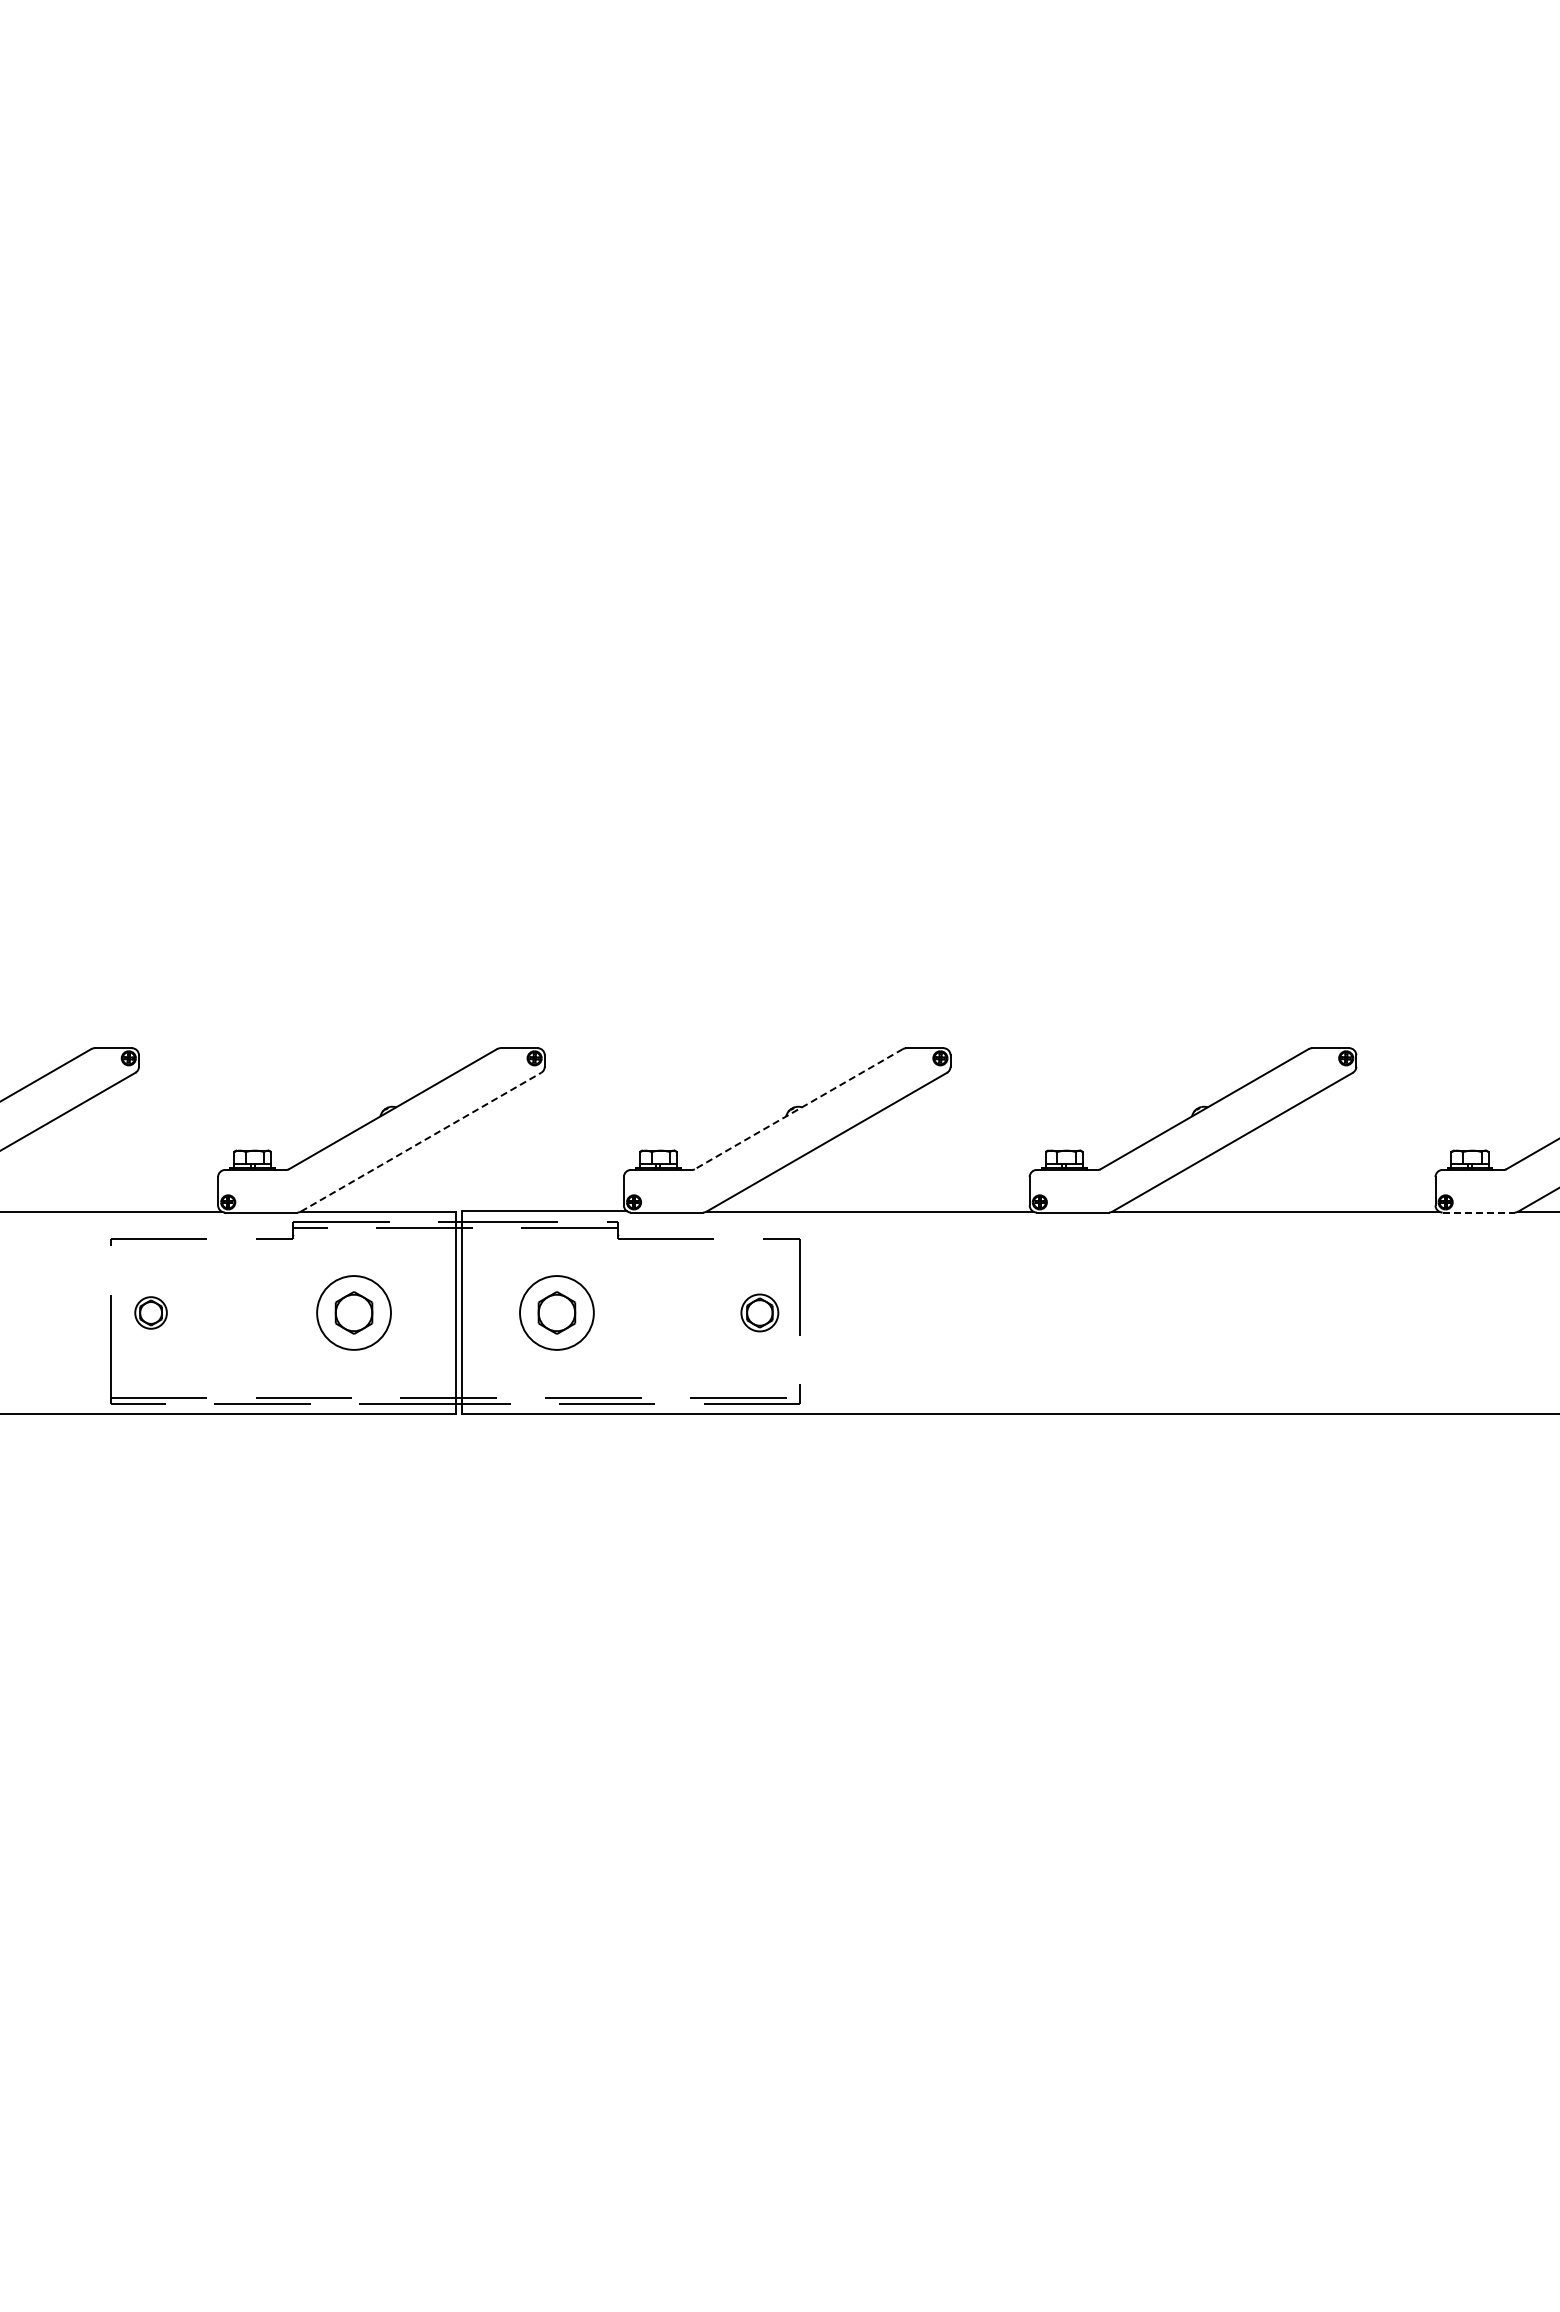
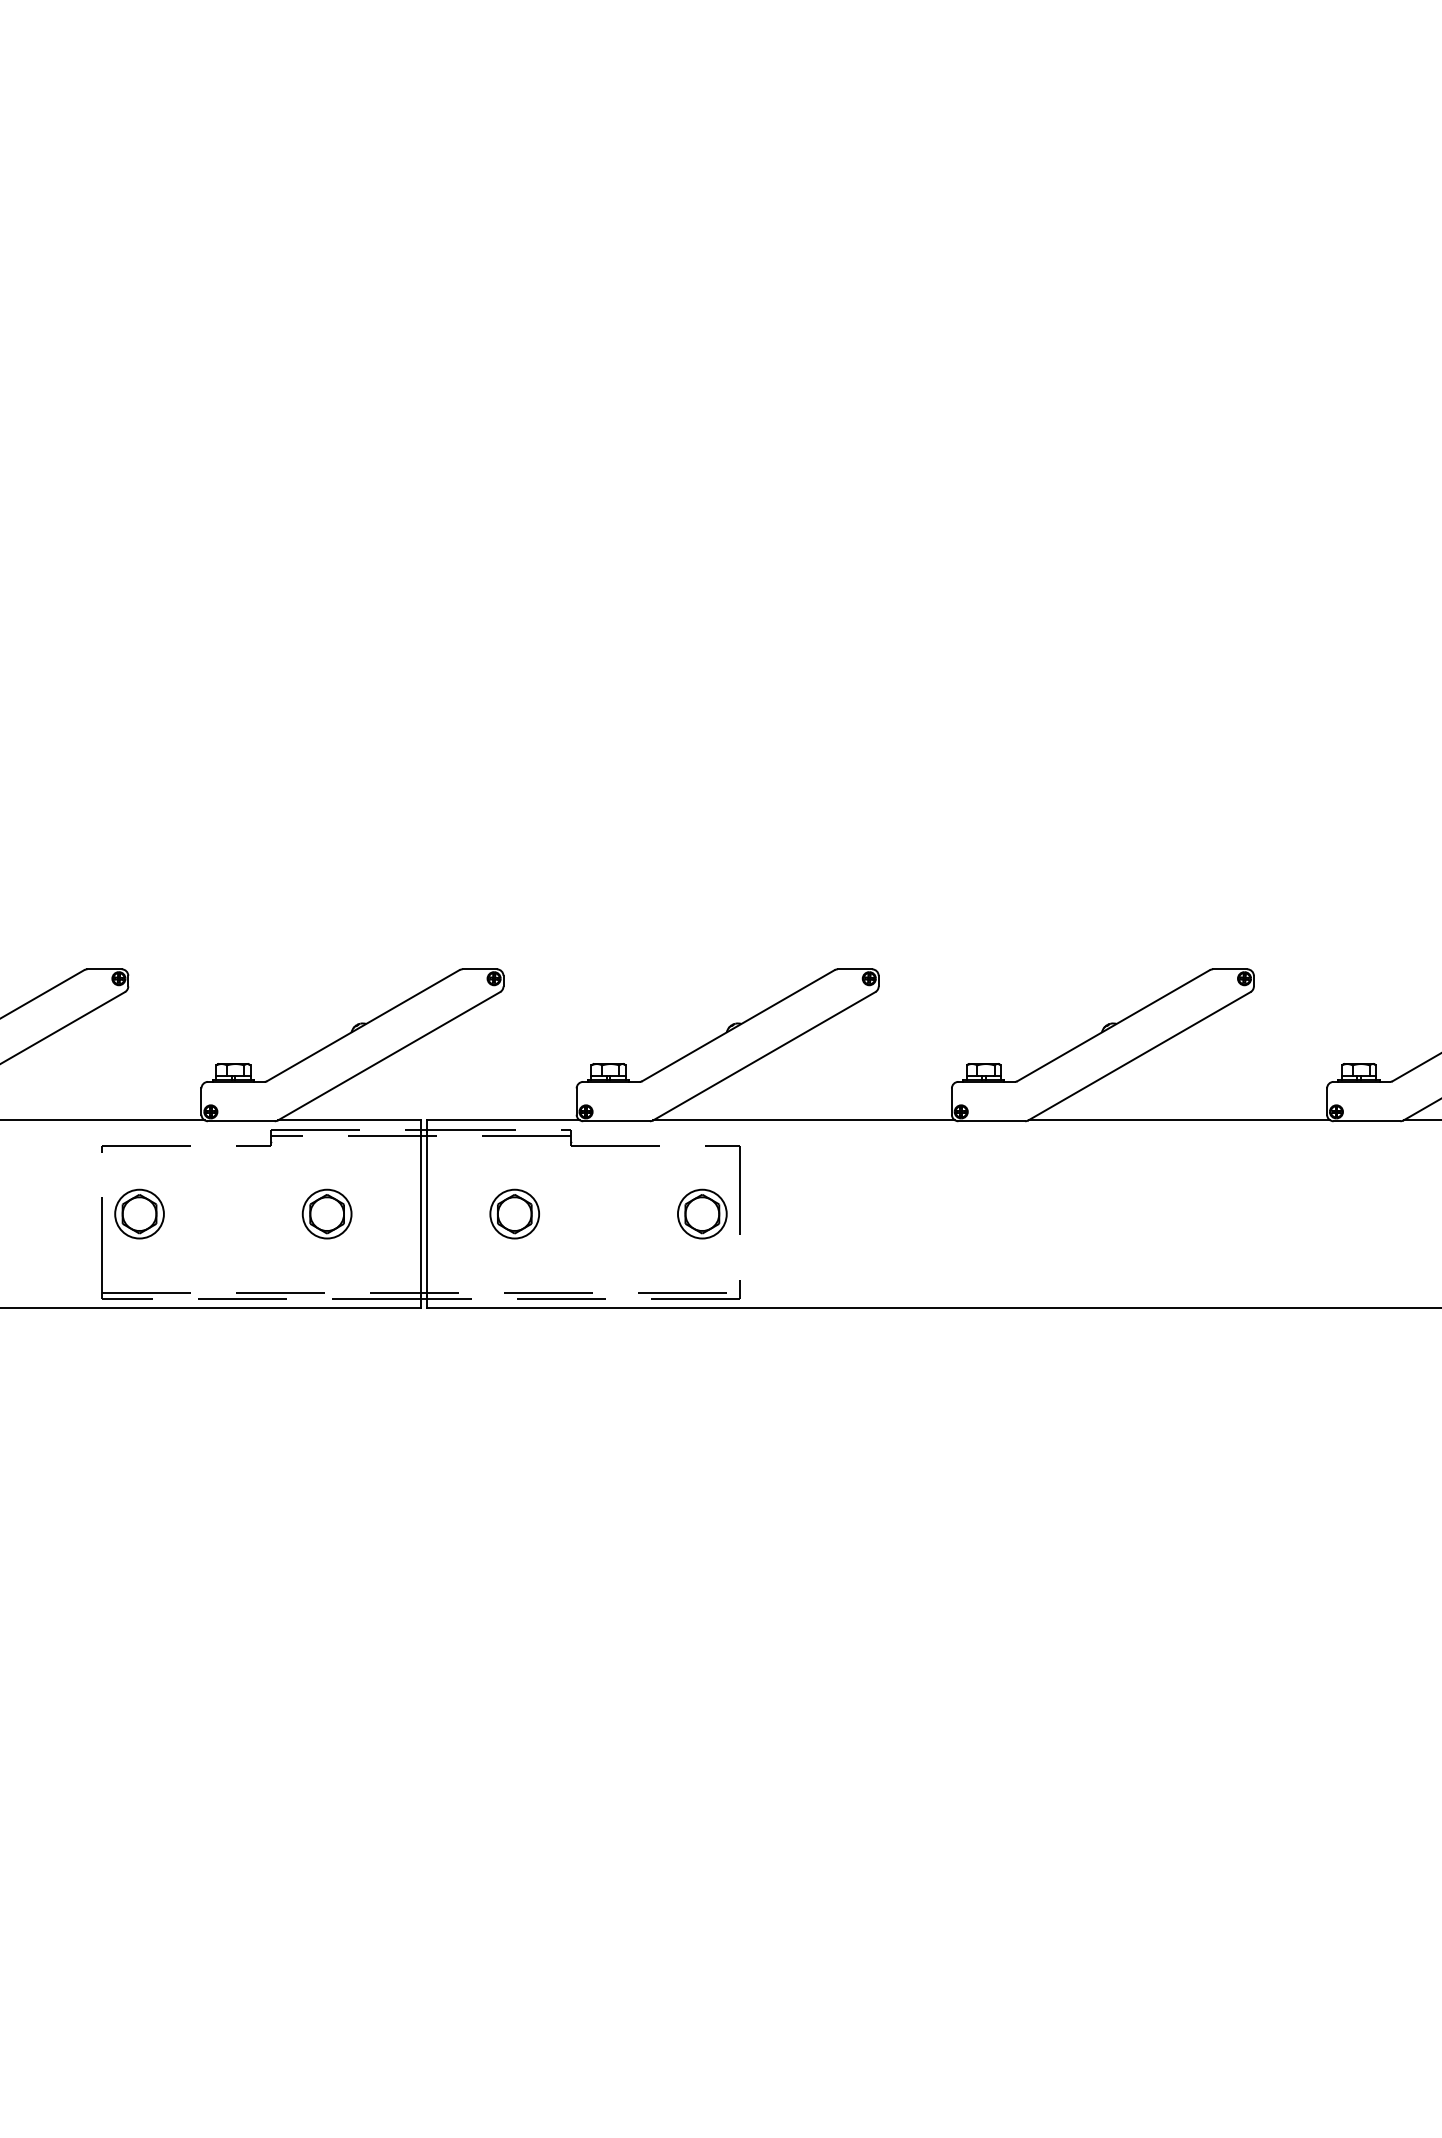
line: (798, 1109) -> (738, 1026), dashed -> solid
line: (421, 1142) -> (389, 1056), dashed -> solid
line: (1479, 1212) -> (1367, 1121), dashed -> solid
part: (150, 1312) -> (138, 1213), size x1.67
circle: (353, 1312) -> (326, 1213), size x0.71
circle: (556, 1312) -> (514, 1213), size x0.71
part: (759, 1312) -> (702, 1213), size x1.43

